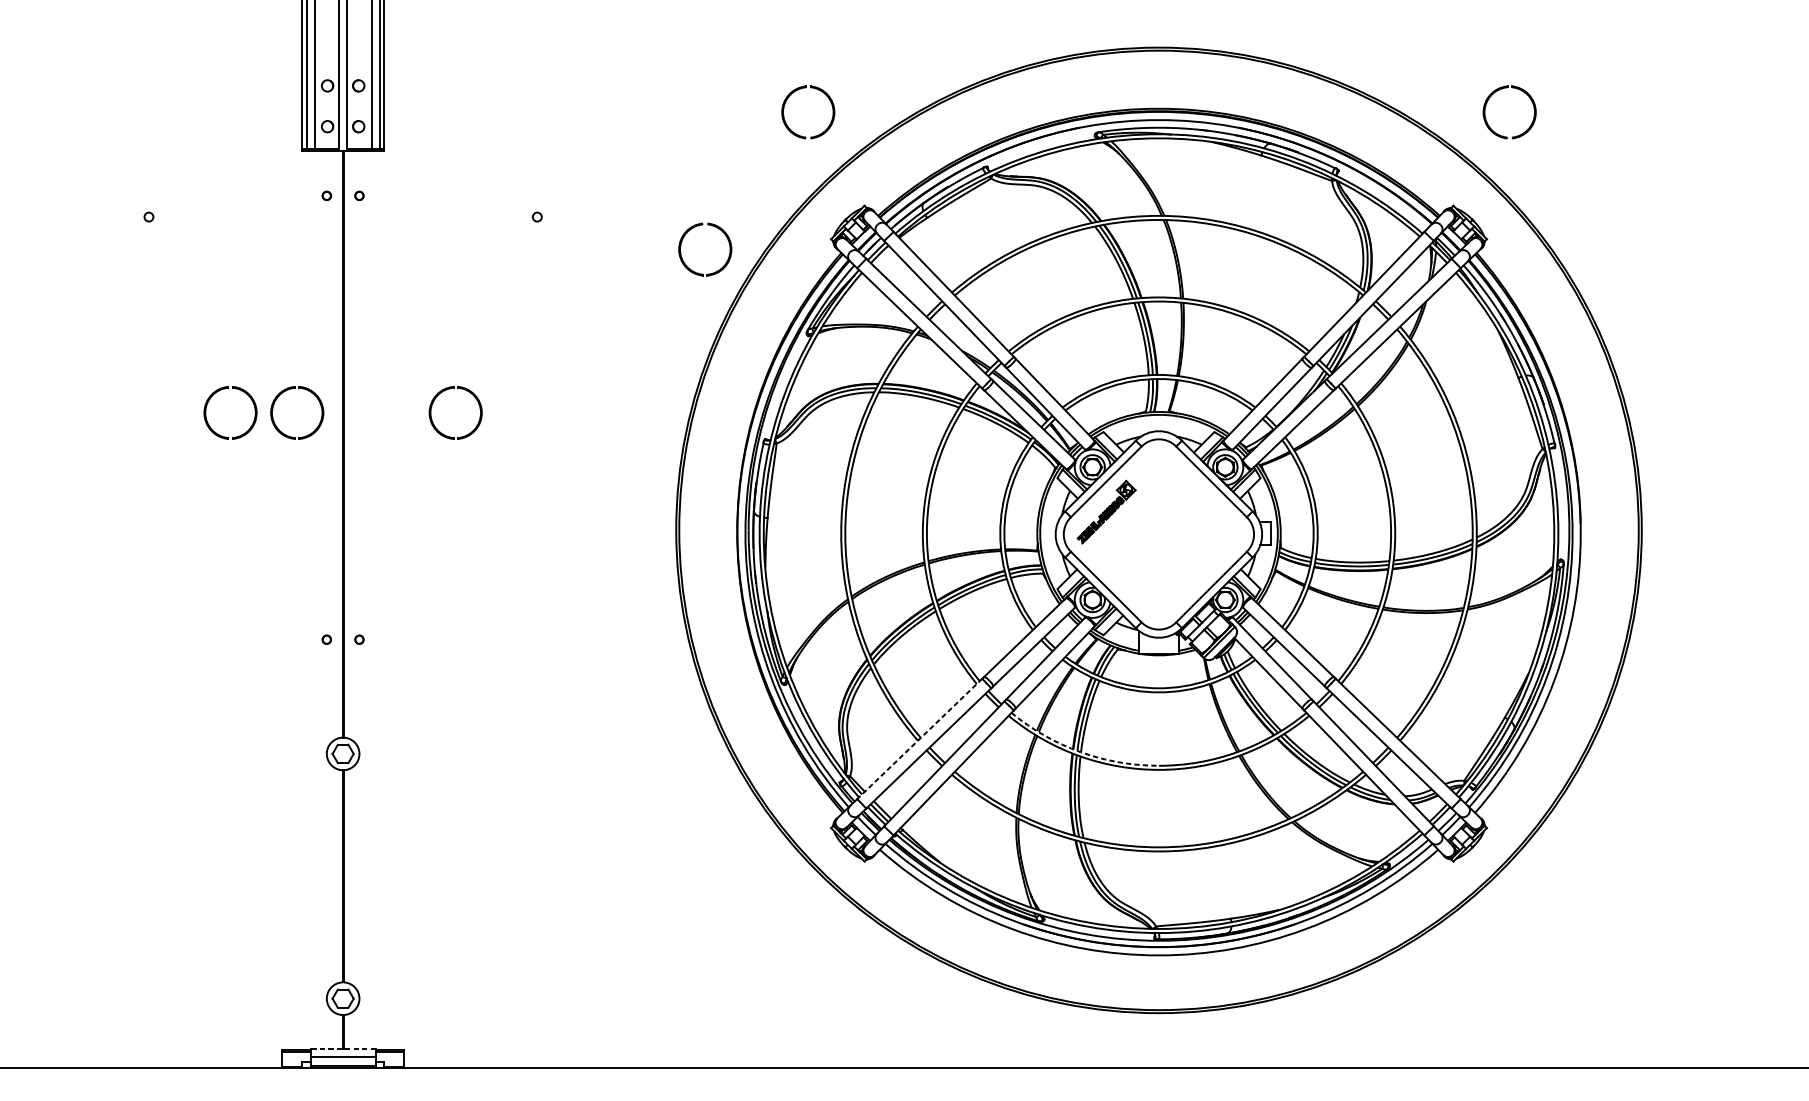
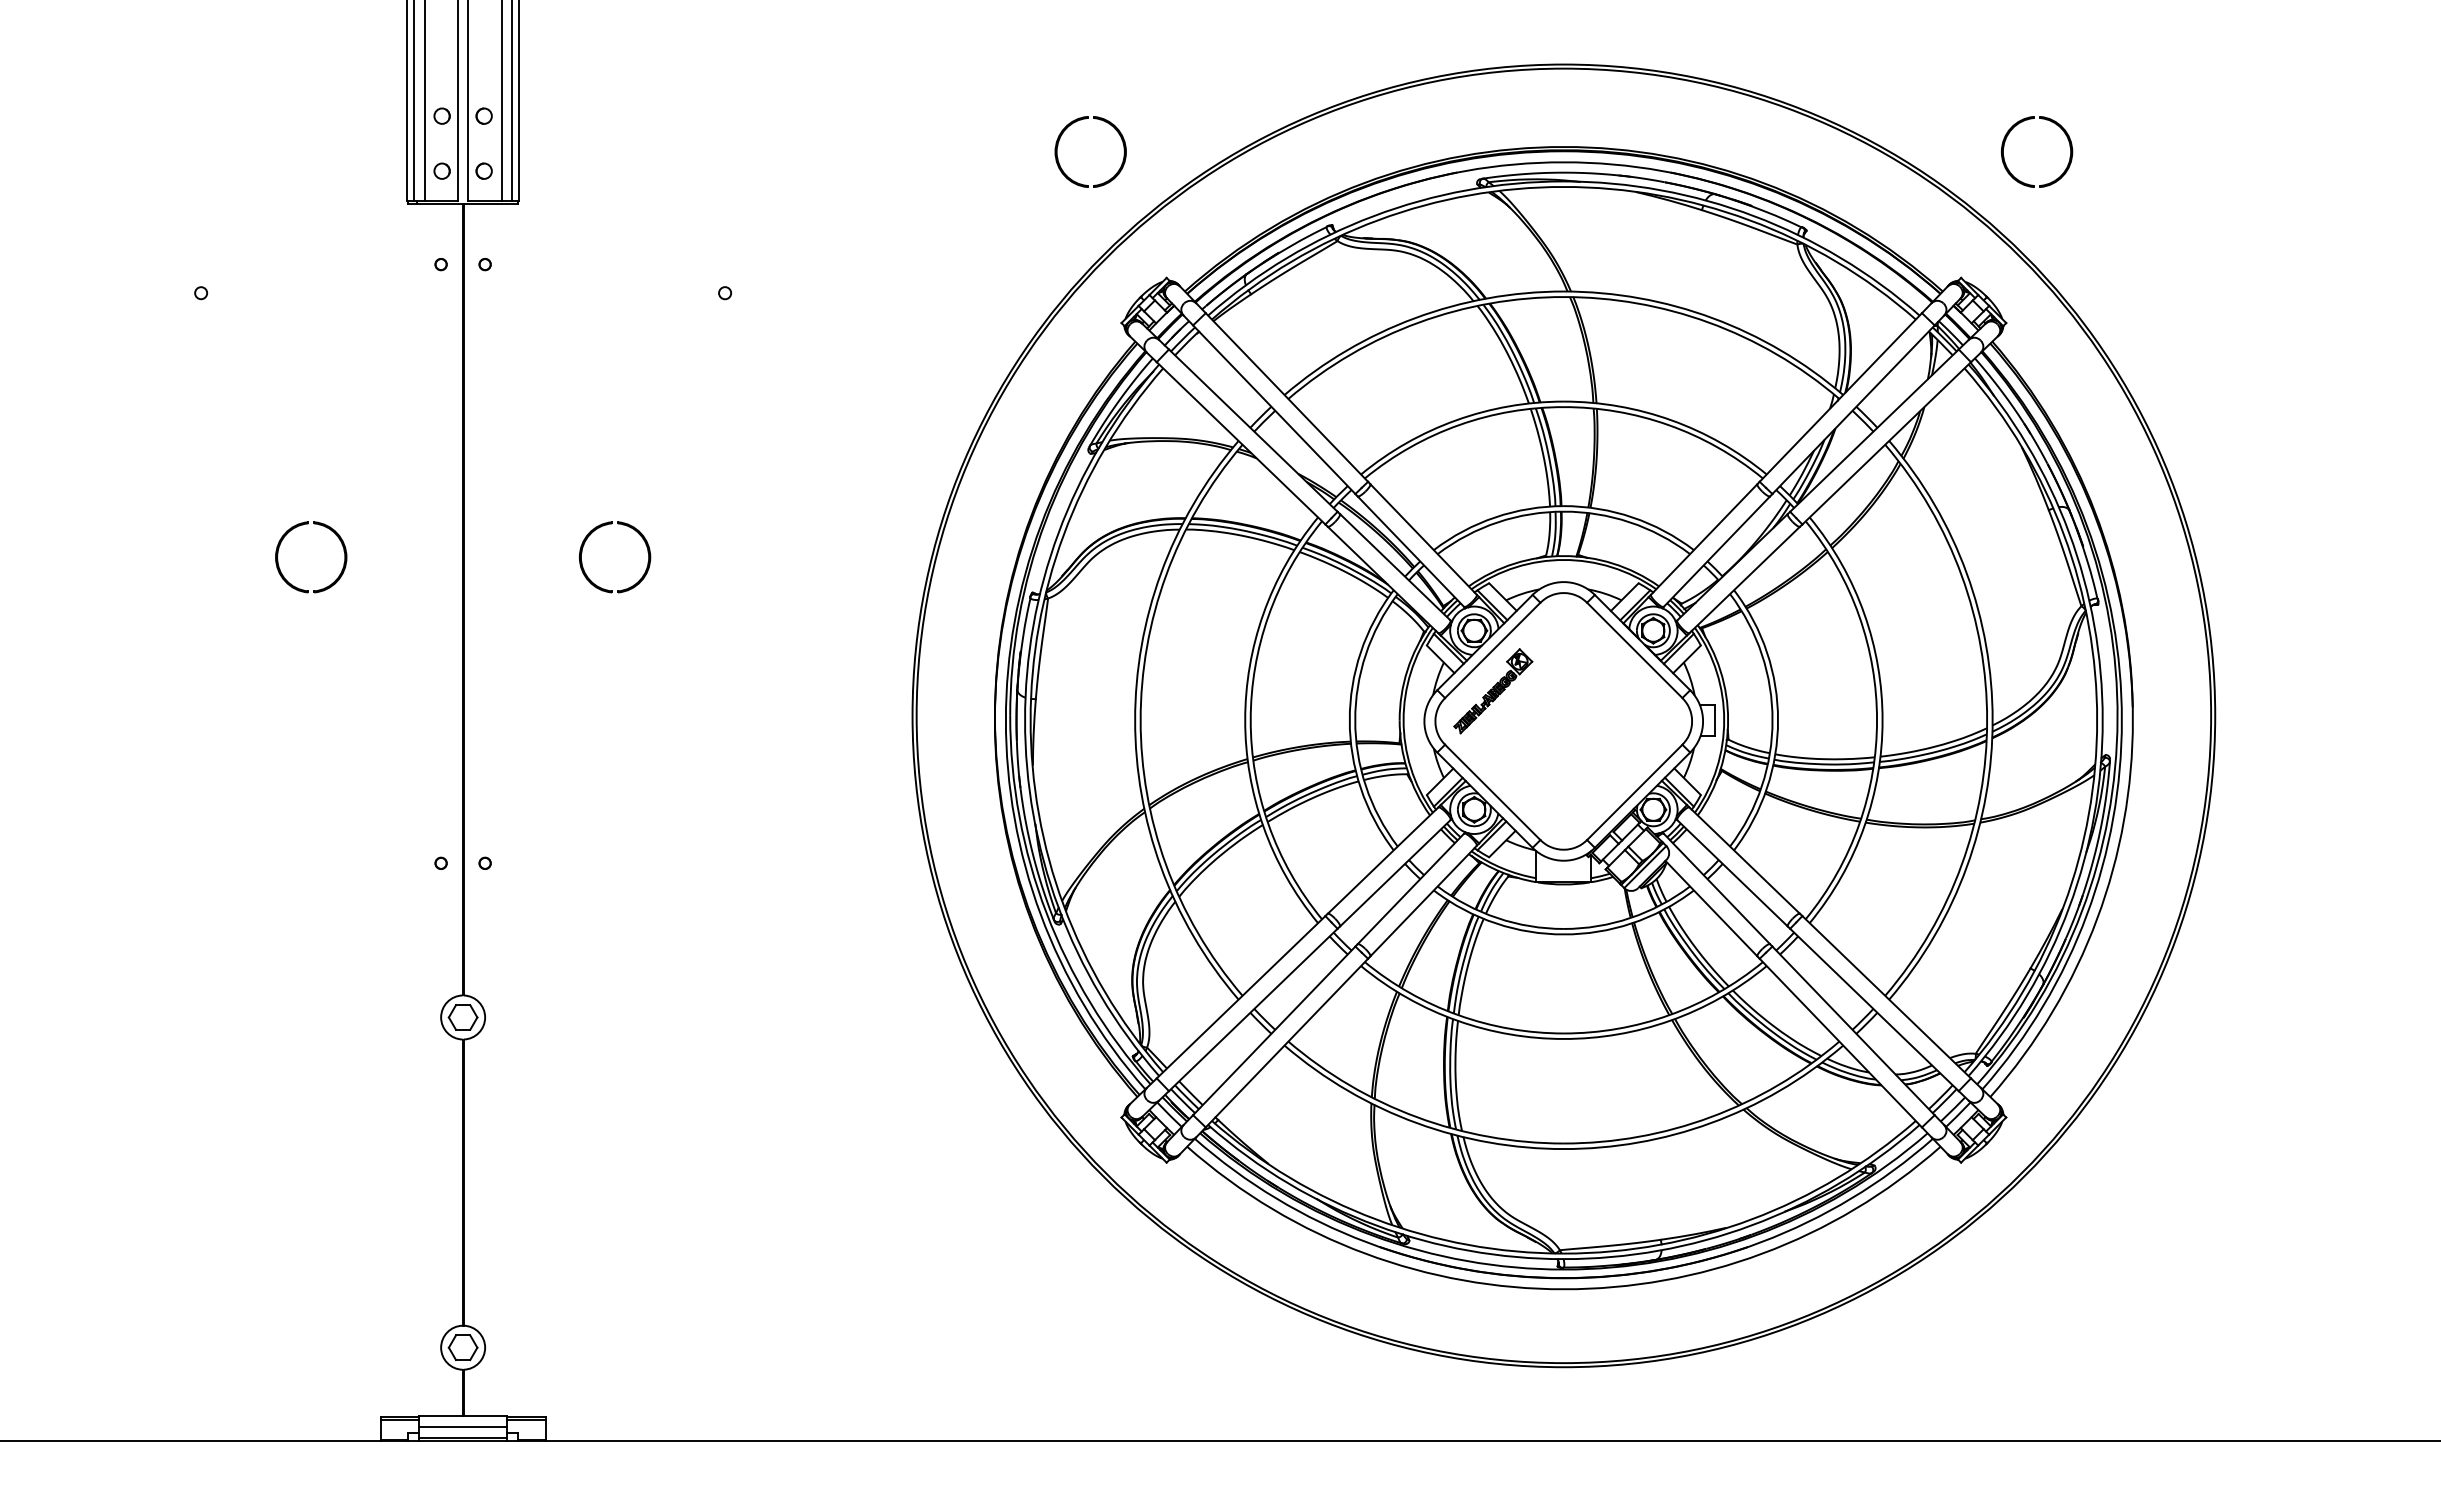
part: (694, 227) -> (937, 307), removed
part: (317, 426) -> (428, 575), removed
line: (919, 739) -> (1240, 997), dashed -> solid
arc: (1080, 752) -> (1458, 1015), dashed -> solid
line: (342, 1048) -> (462, 1415), dashed -> solid

